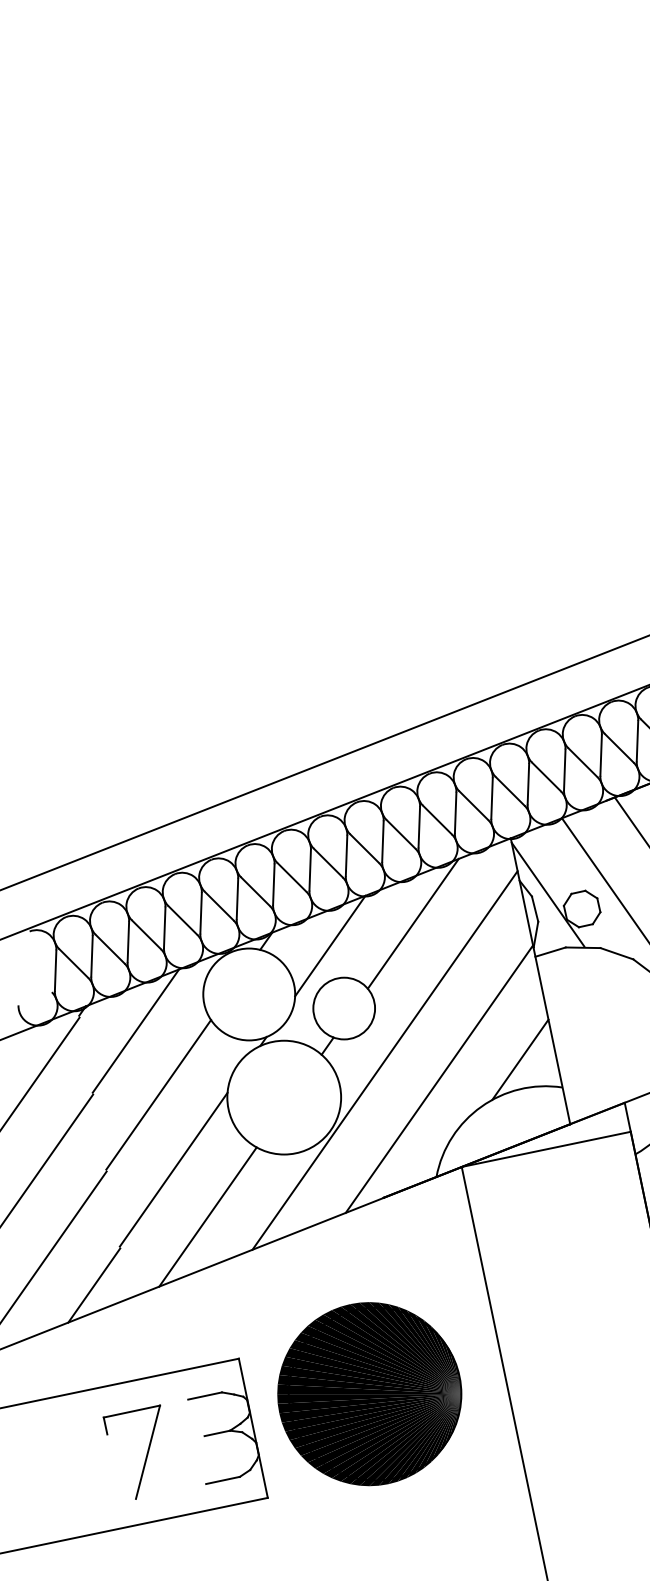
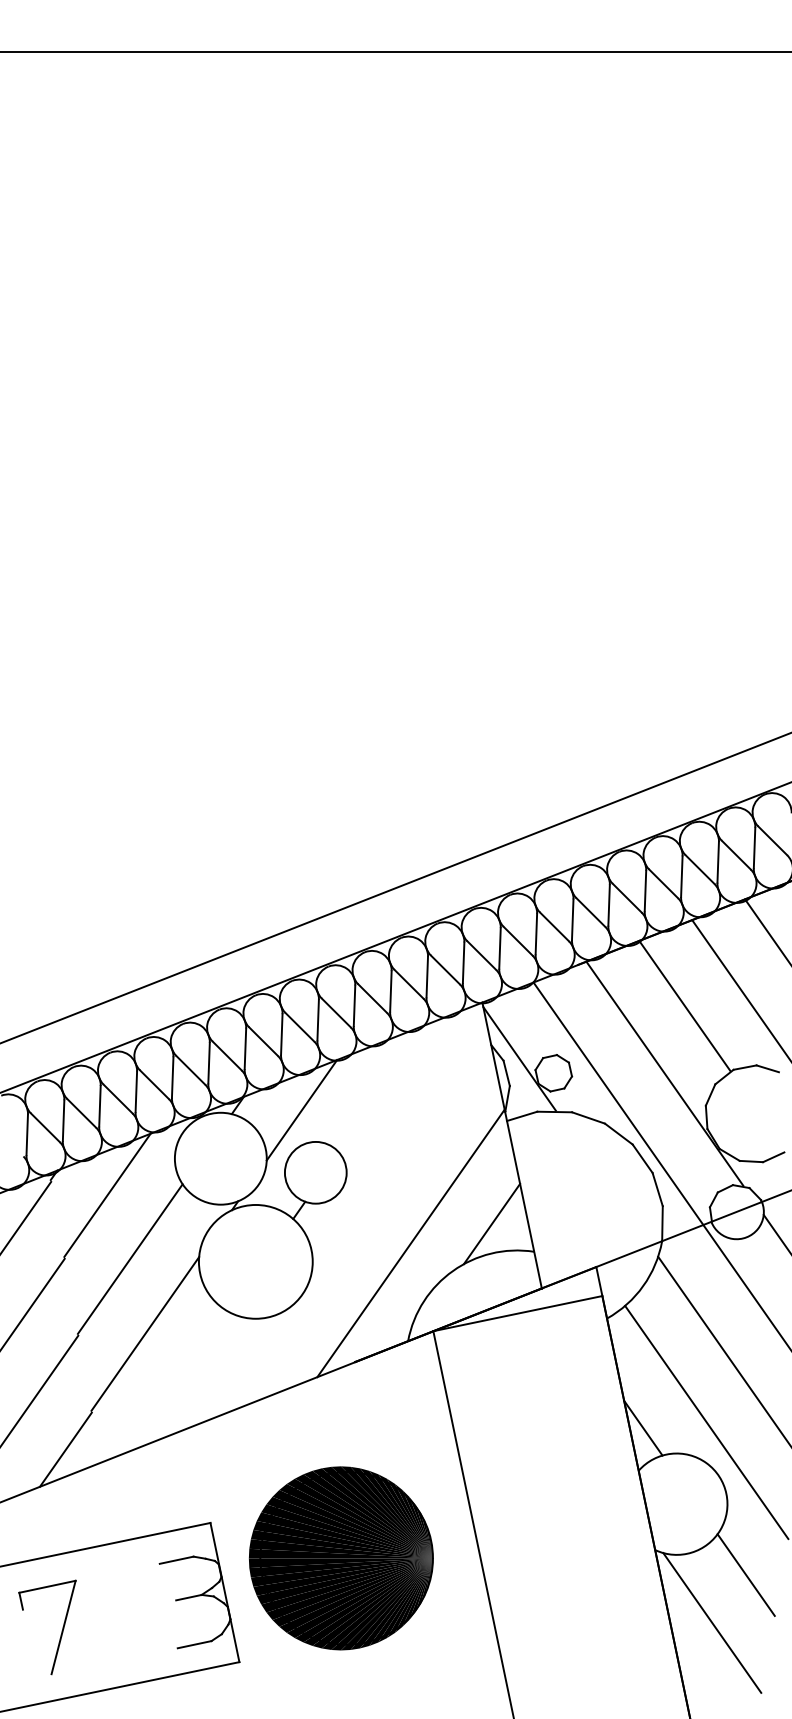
line: (412, 923) -> (384, 1087), removed
line: (384, 1060) -> (356, 1224), removed
line: (207, 1216) -> (179, 1380), removed
part: (145, 1455) -> (61, 1630), moved

